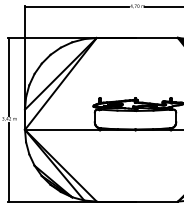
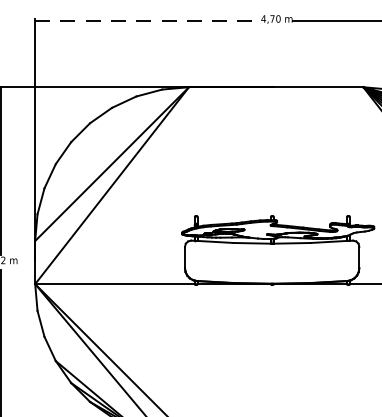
line: (77, 7) -> (147, 21), solid -> dashed

